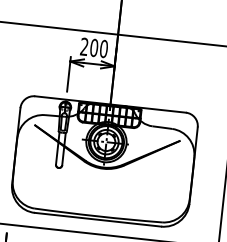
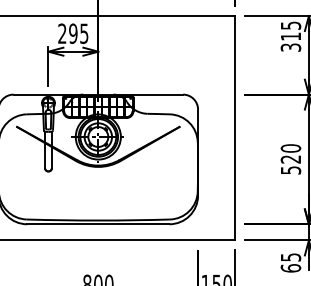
text: (98, 48) -> (78, 33), 200 -> 295

